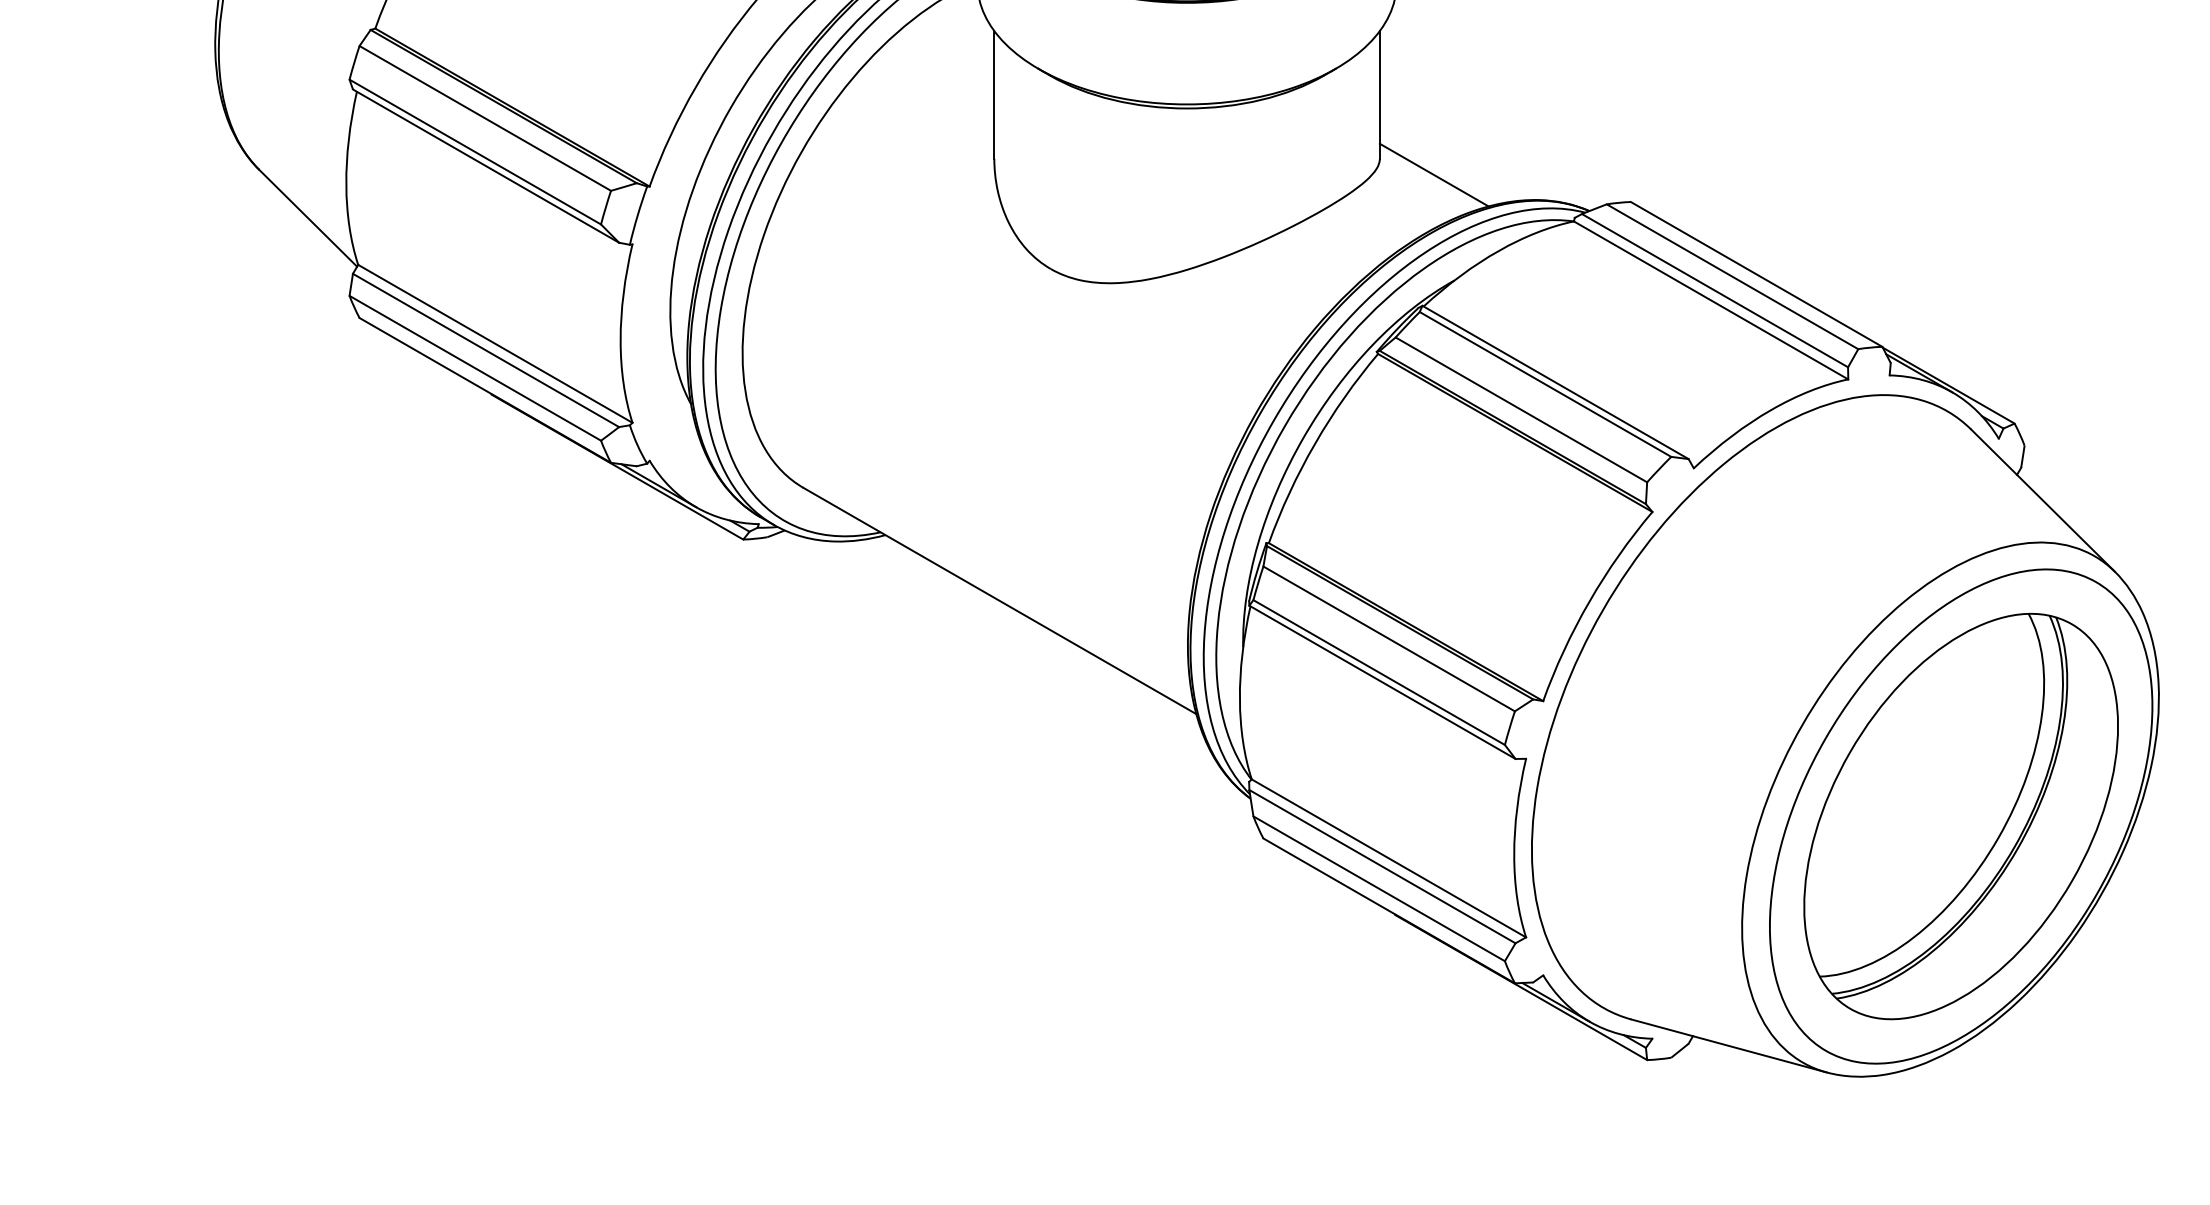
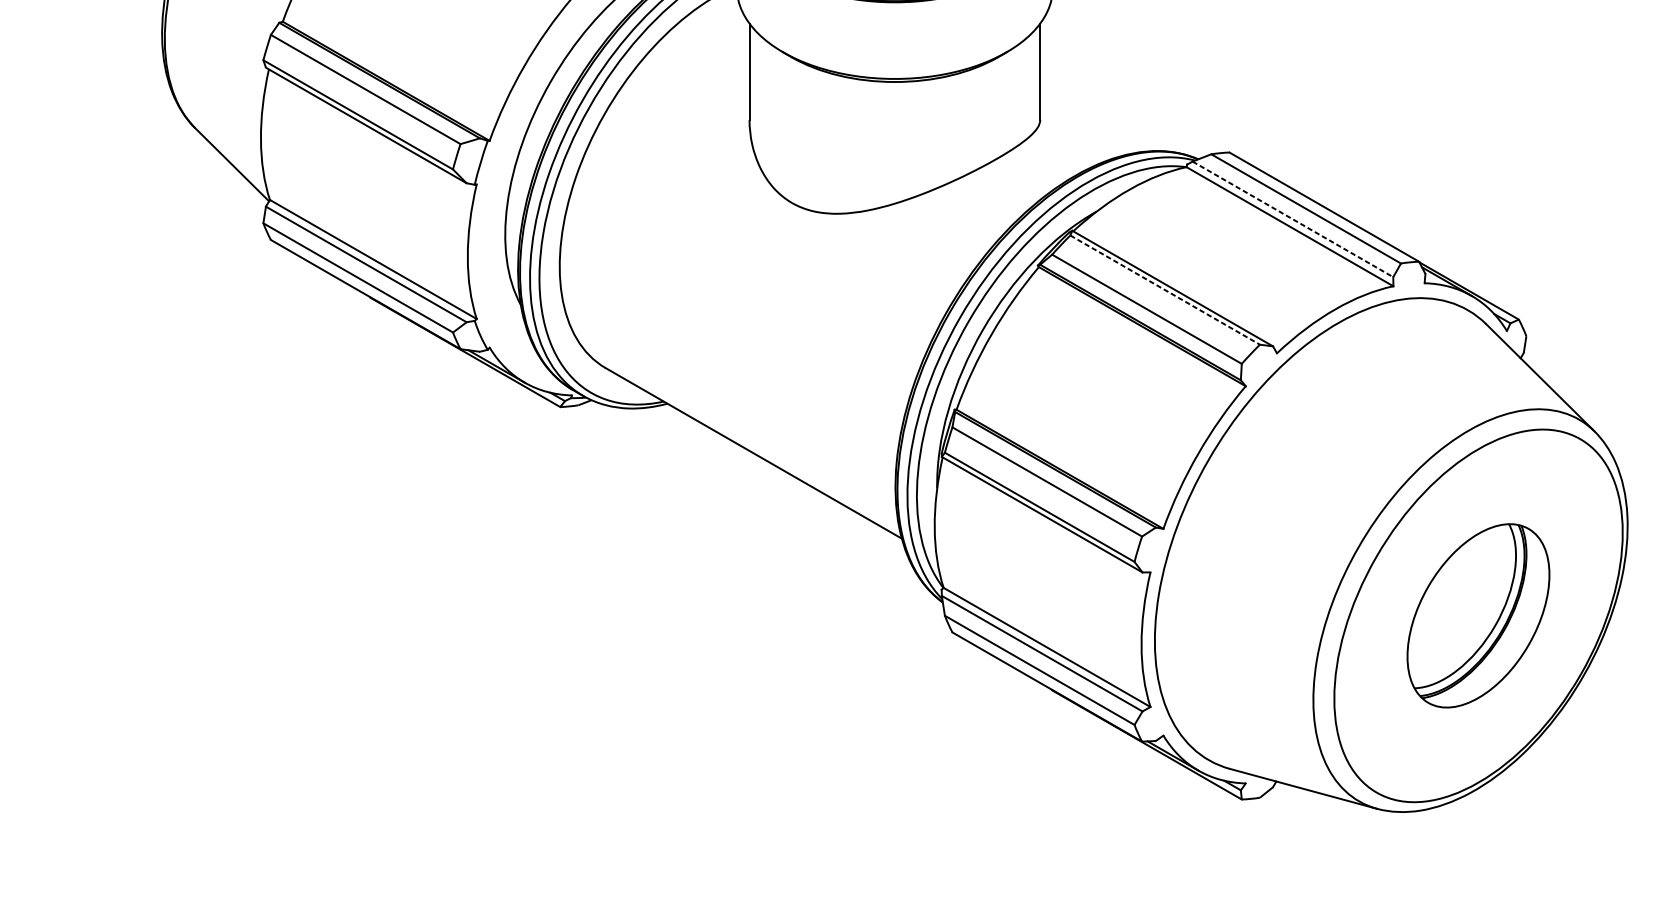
line: (1433, 174) -> (1080, 131), removed
line: (1715, 290) -> (1293, 219), solid -> dashed
line: (1545, 384) -> (1165, 290), solid -> dashed
part: (1960, 816) -> (1478, 615), size x0.6

